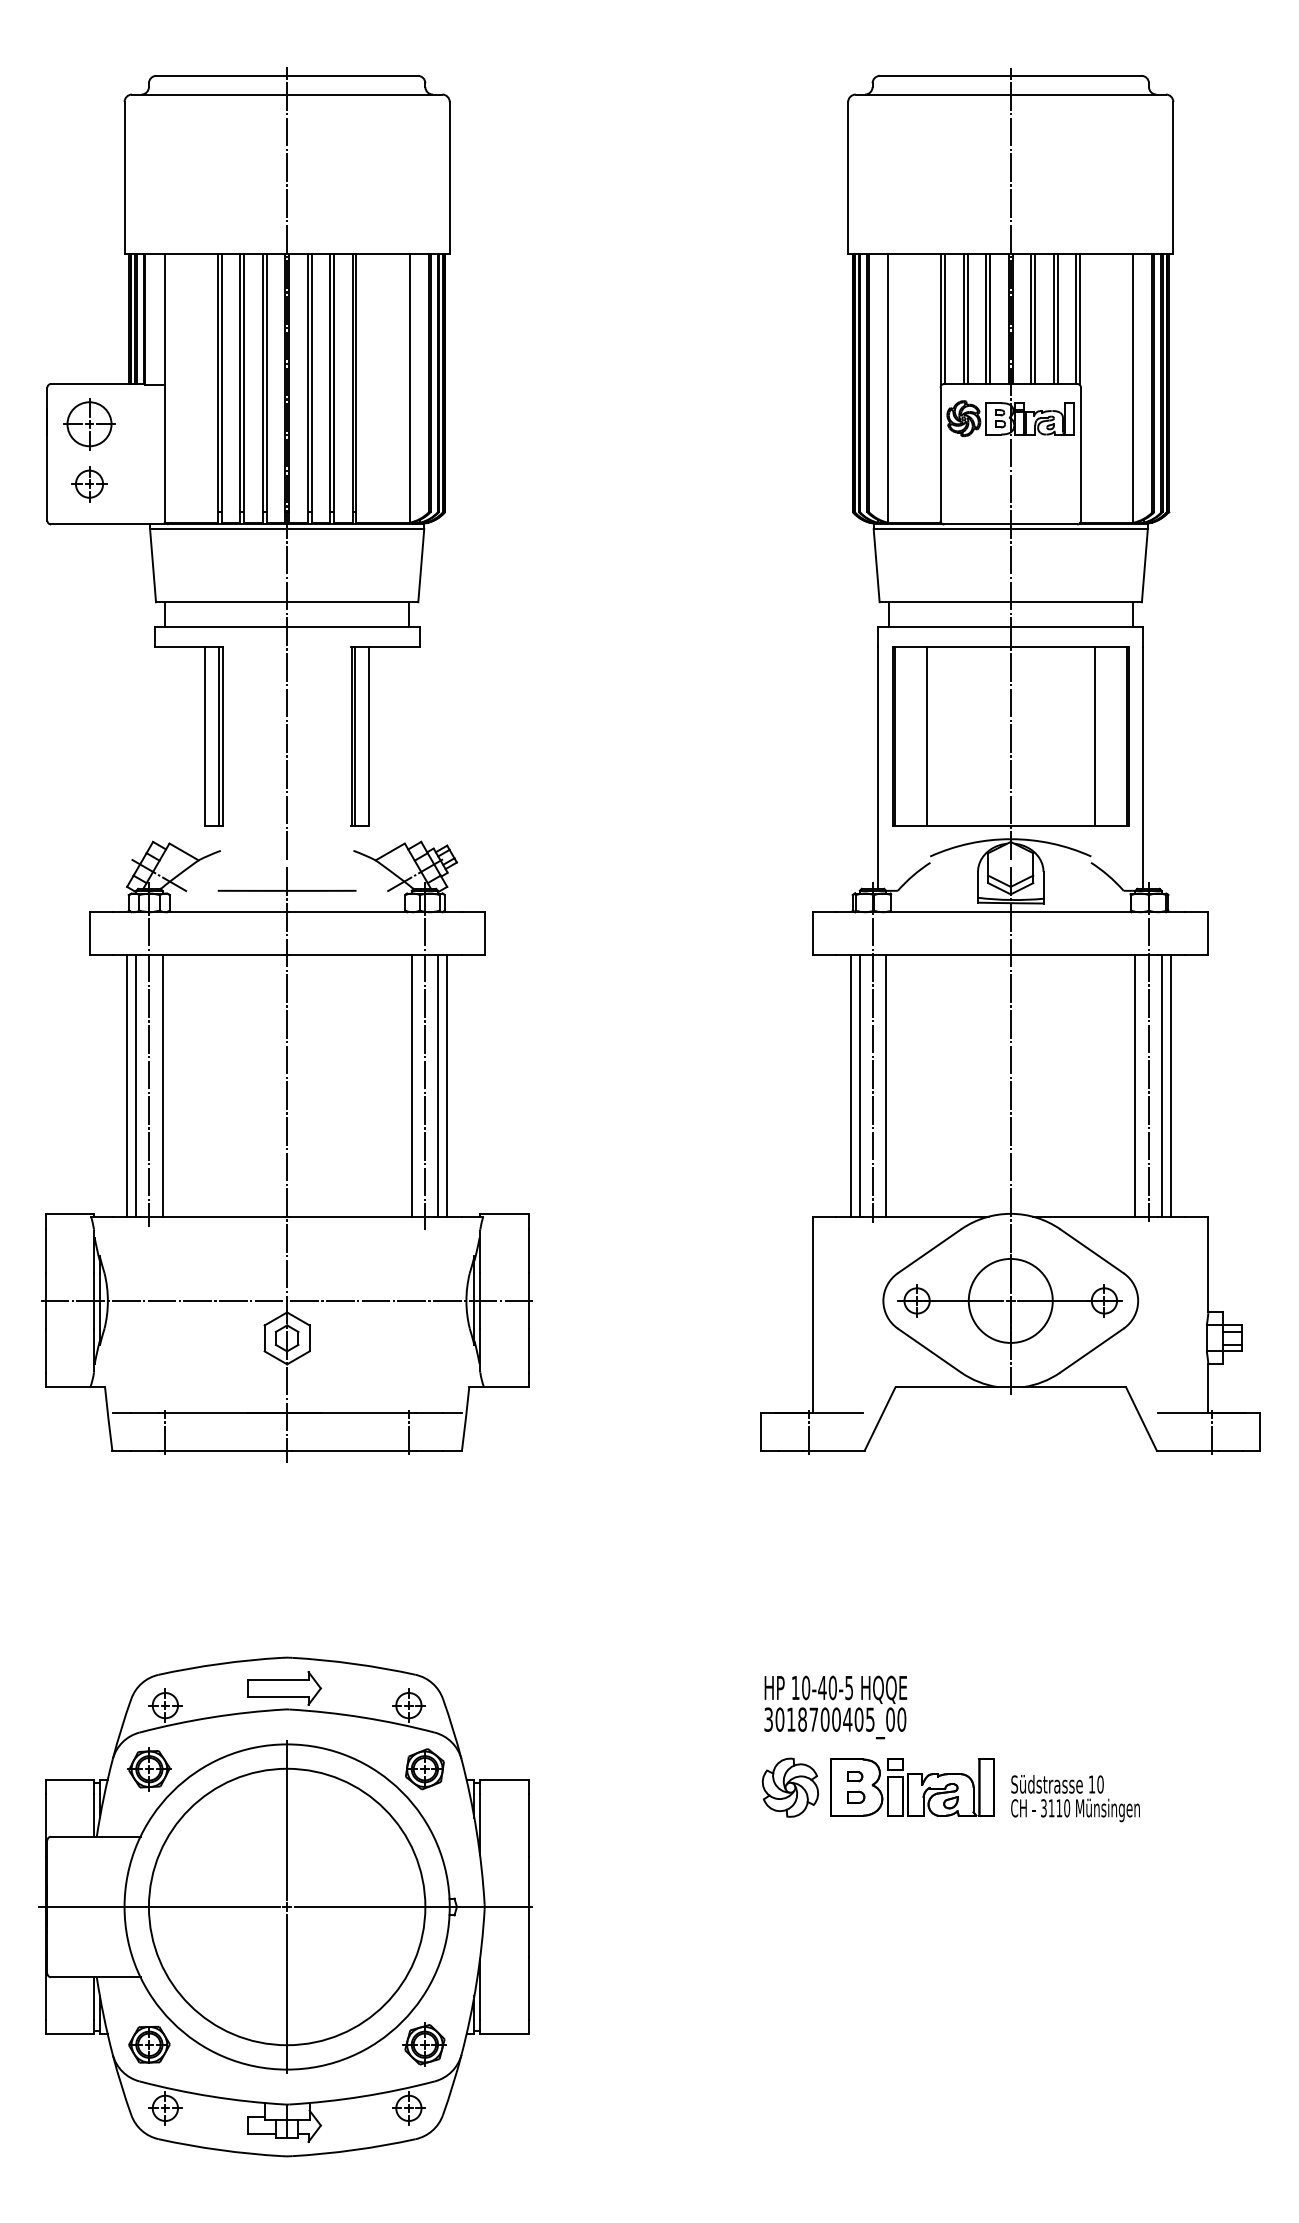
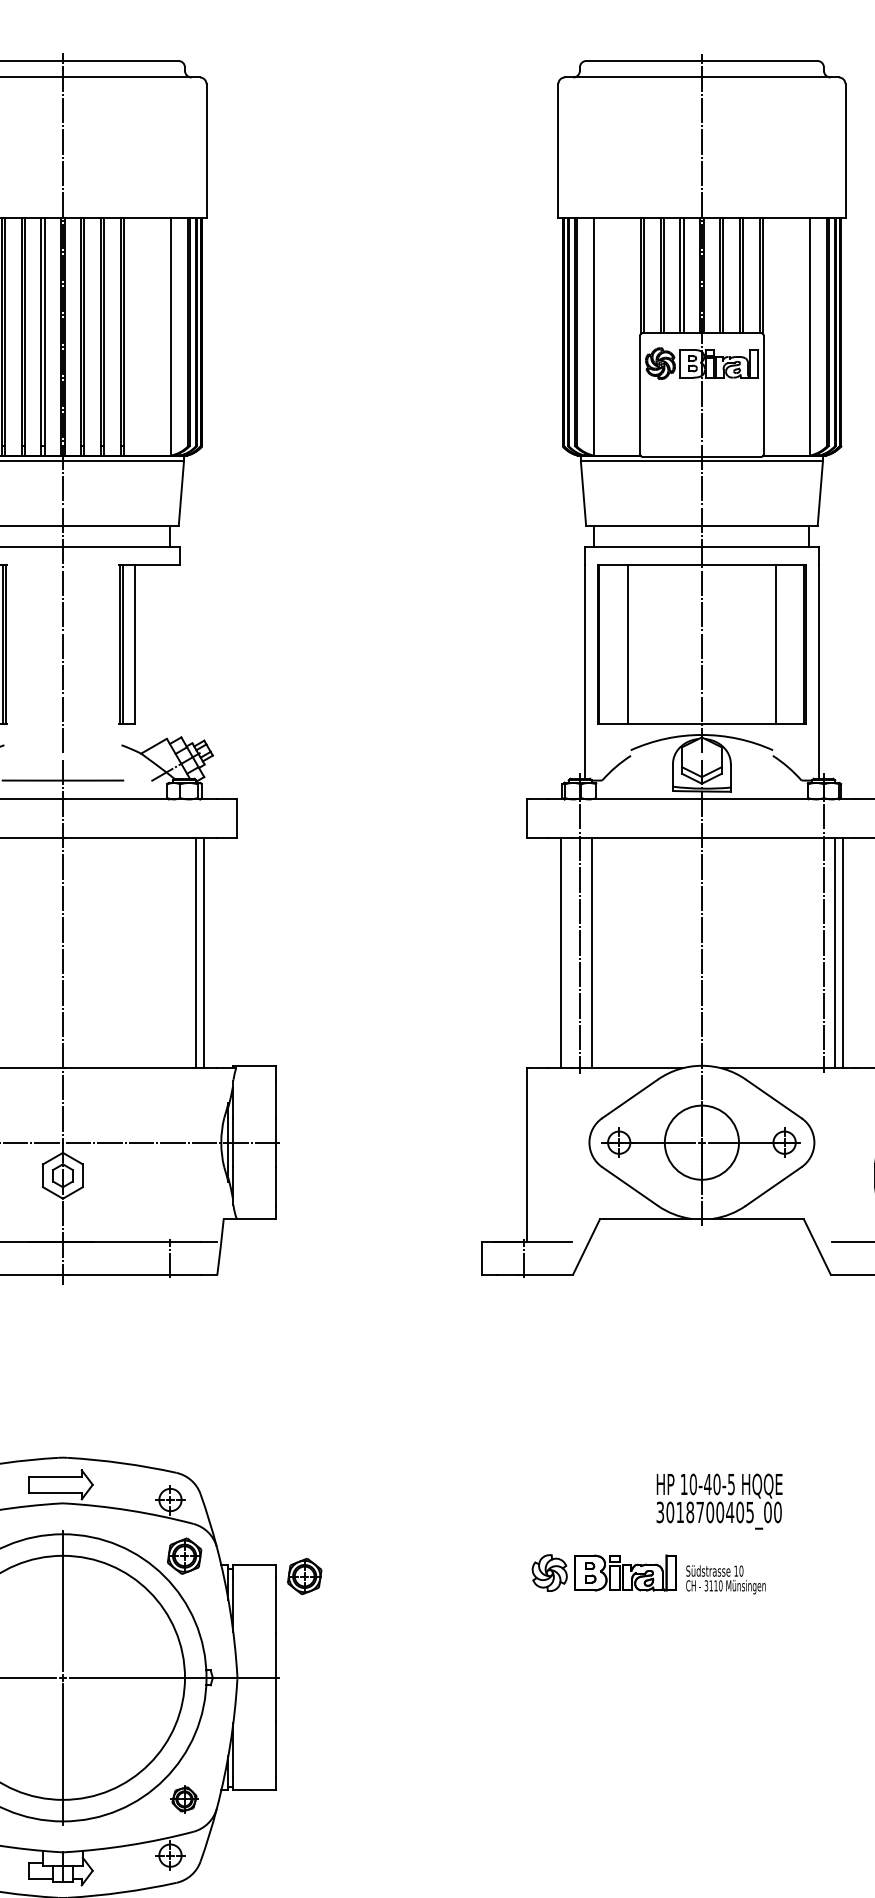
line: (424, 1056) -> (184, 926), removed
line: (411, 1085) -> (172, 952), removed
line: (859, 1085) -> (568, 952), removed
line: (1135, 1085) -> (812, 952), removed
text: (835, 1707) -> (719, 1501), moved
part: (950, 1789) -> (648, 1574), size x0.7
part: (560, 1792) -> (304, 1576), added
part: (424, 2044) -> (184, 1799), size x0.7

